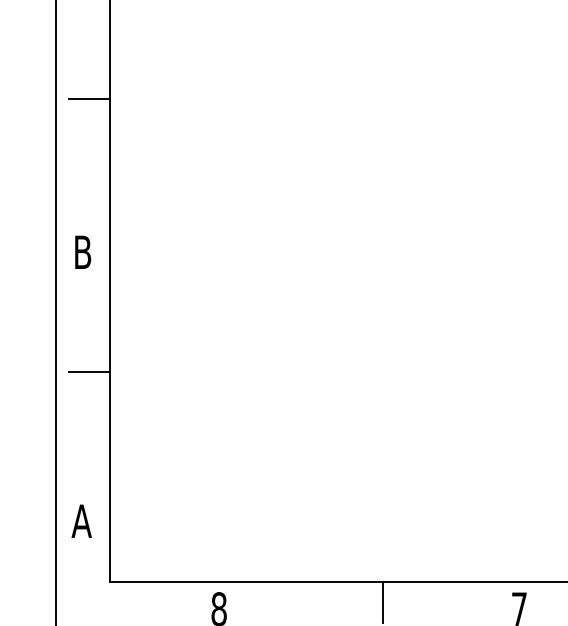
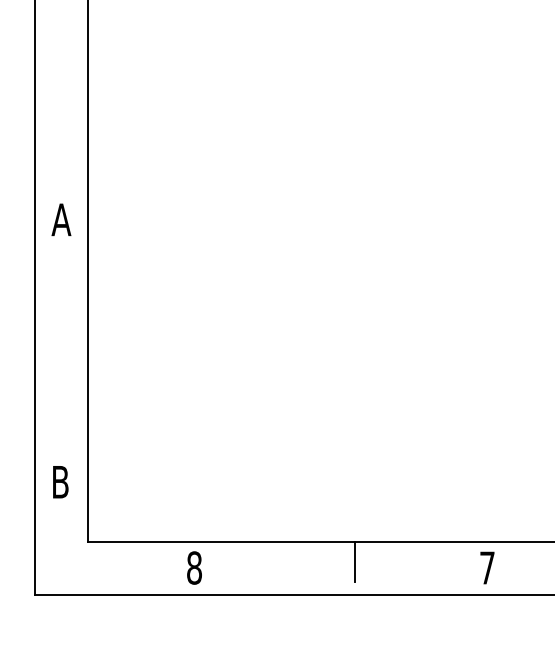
line: (89, 99) -> (68, 70), removed
text: (82, 251) -> (61, 219), B -> A
line: (89, 371) -> (68, 336), removed
text: (81, 521) -> (60, 482), A -> B

